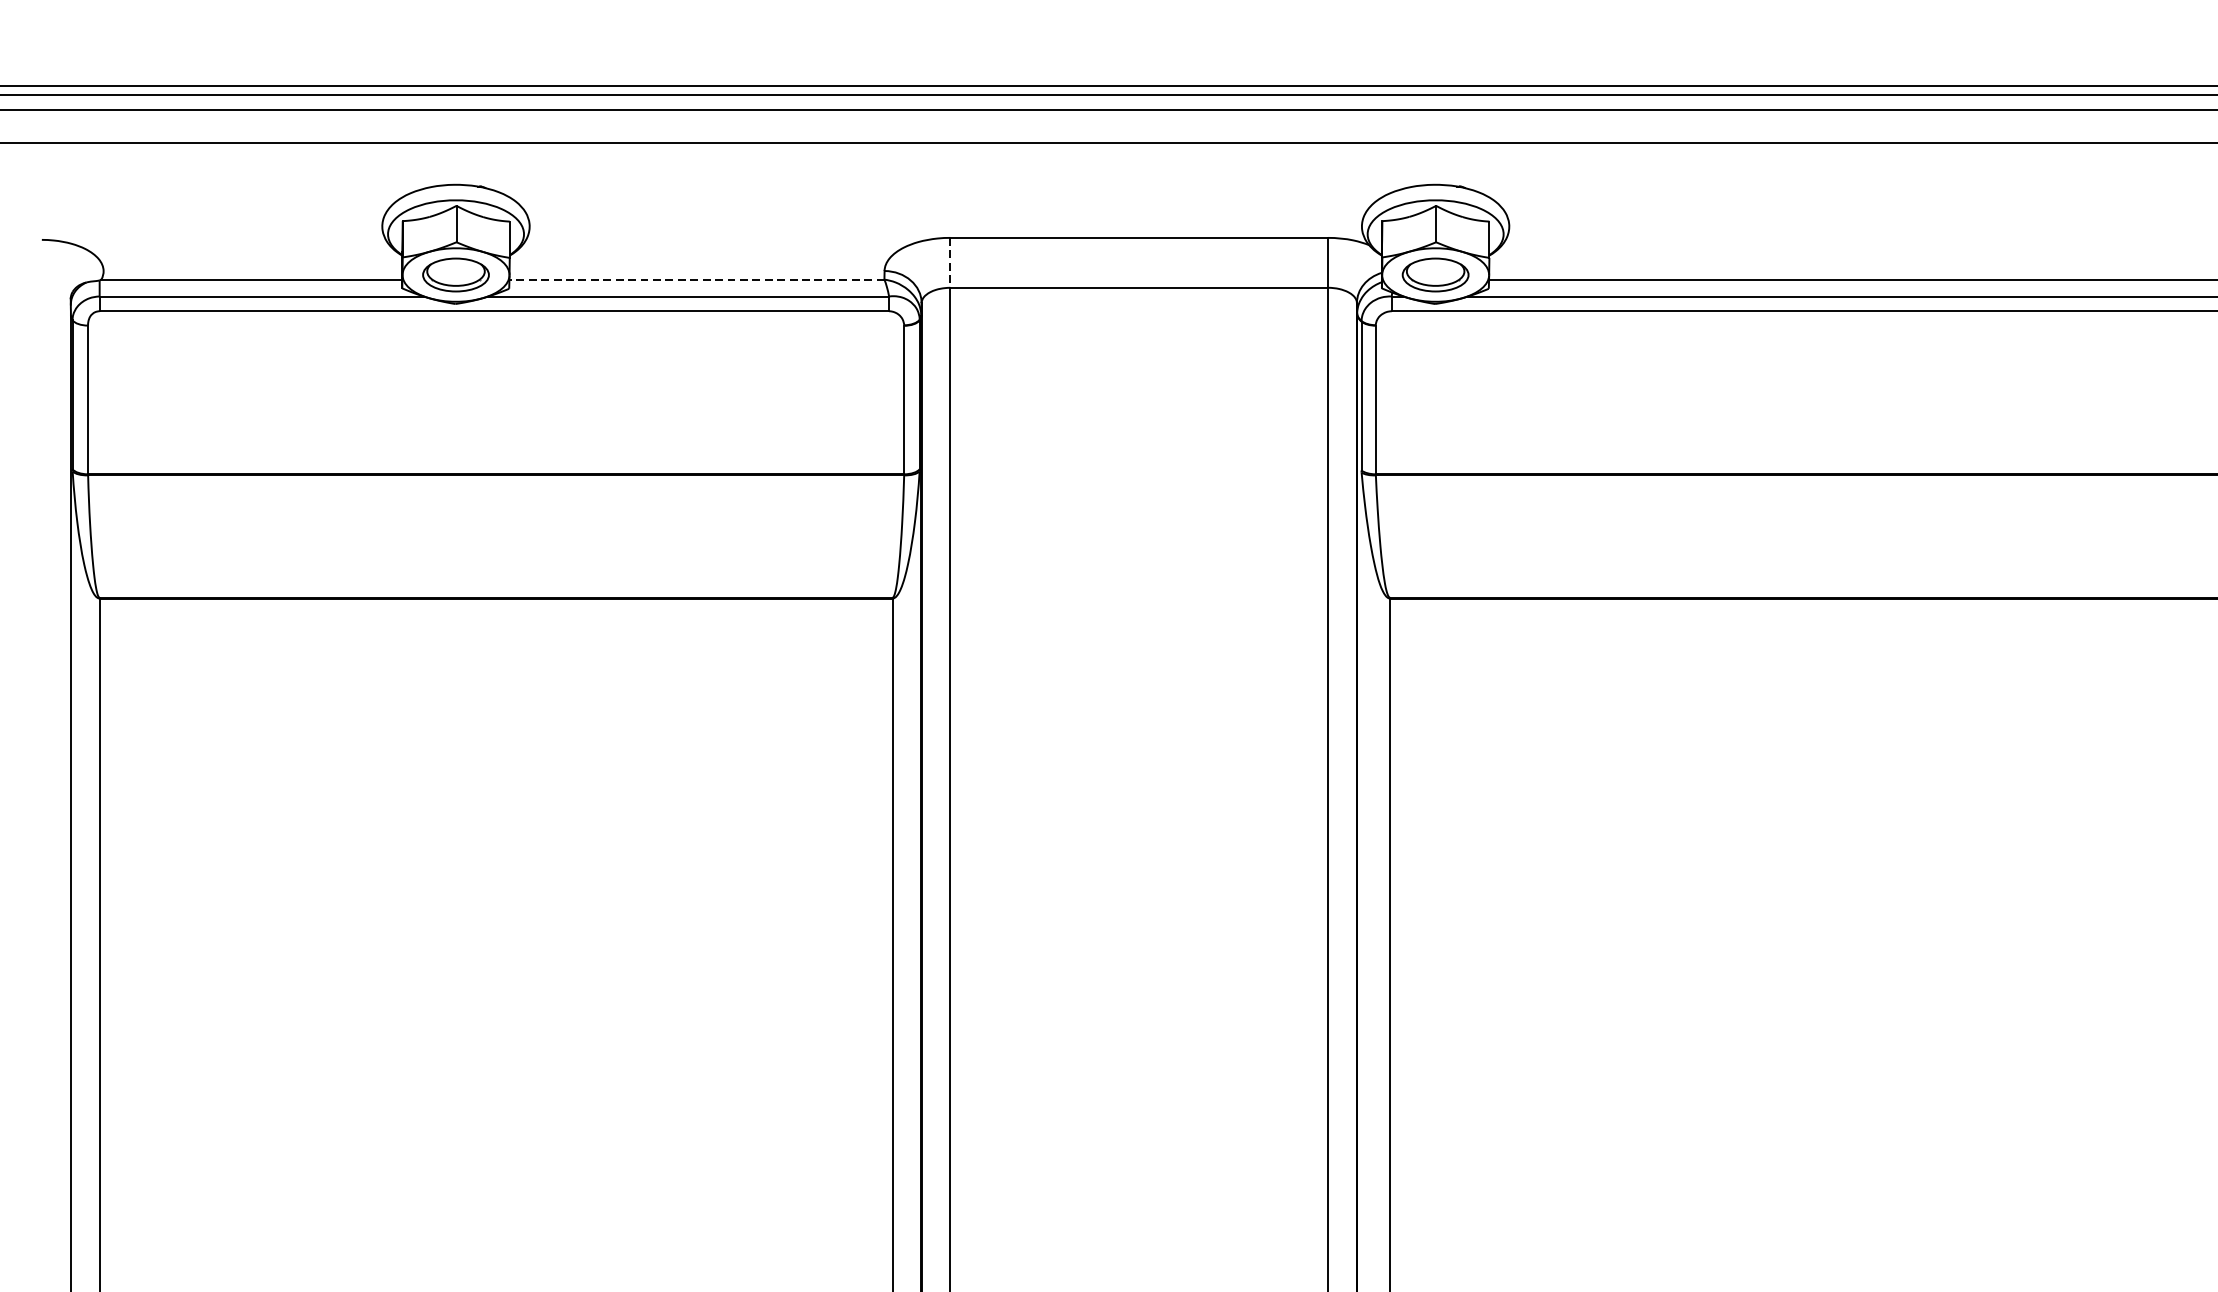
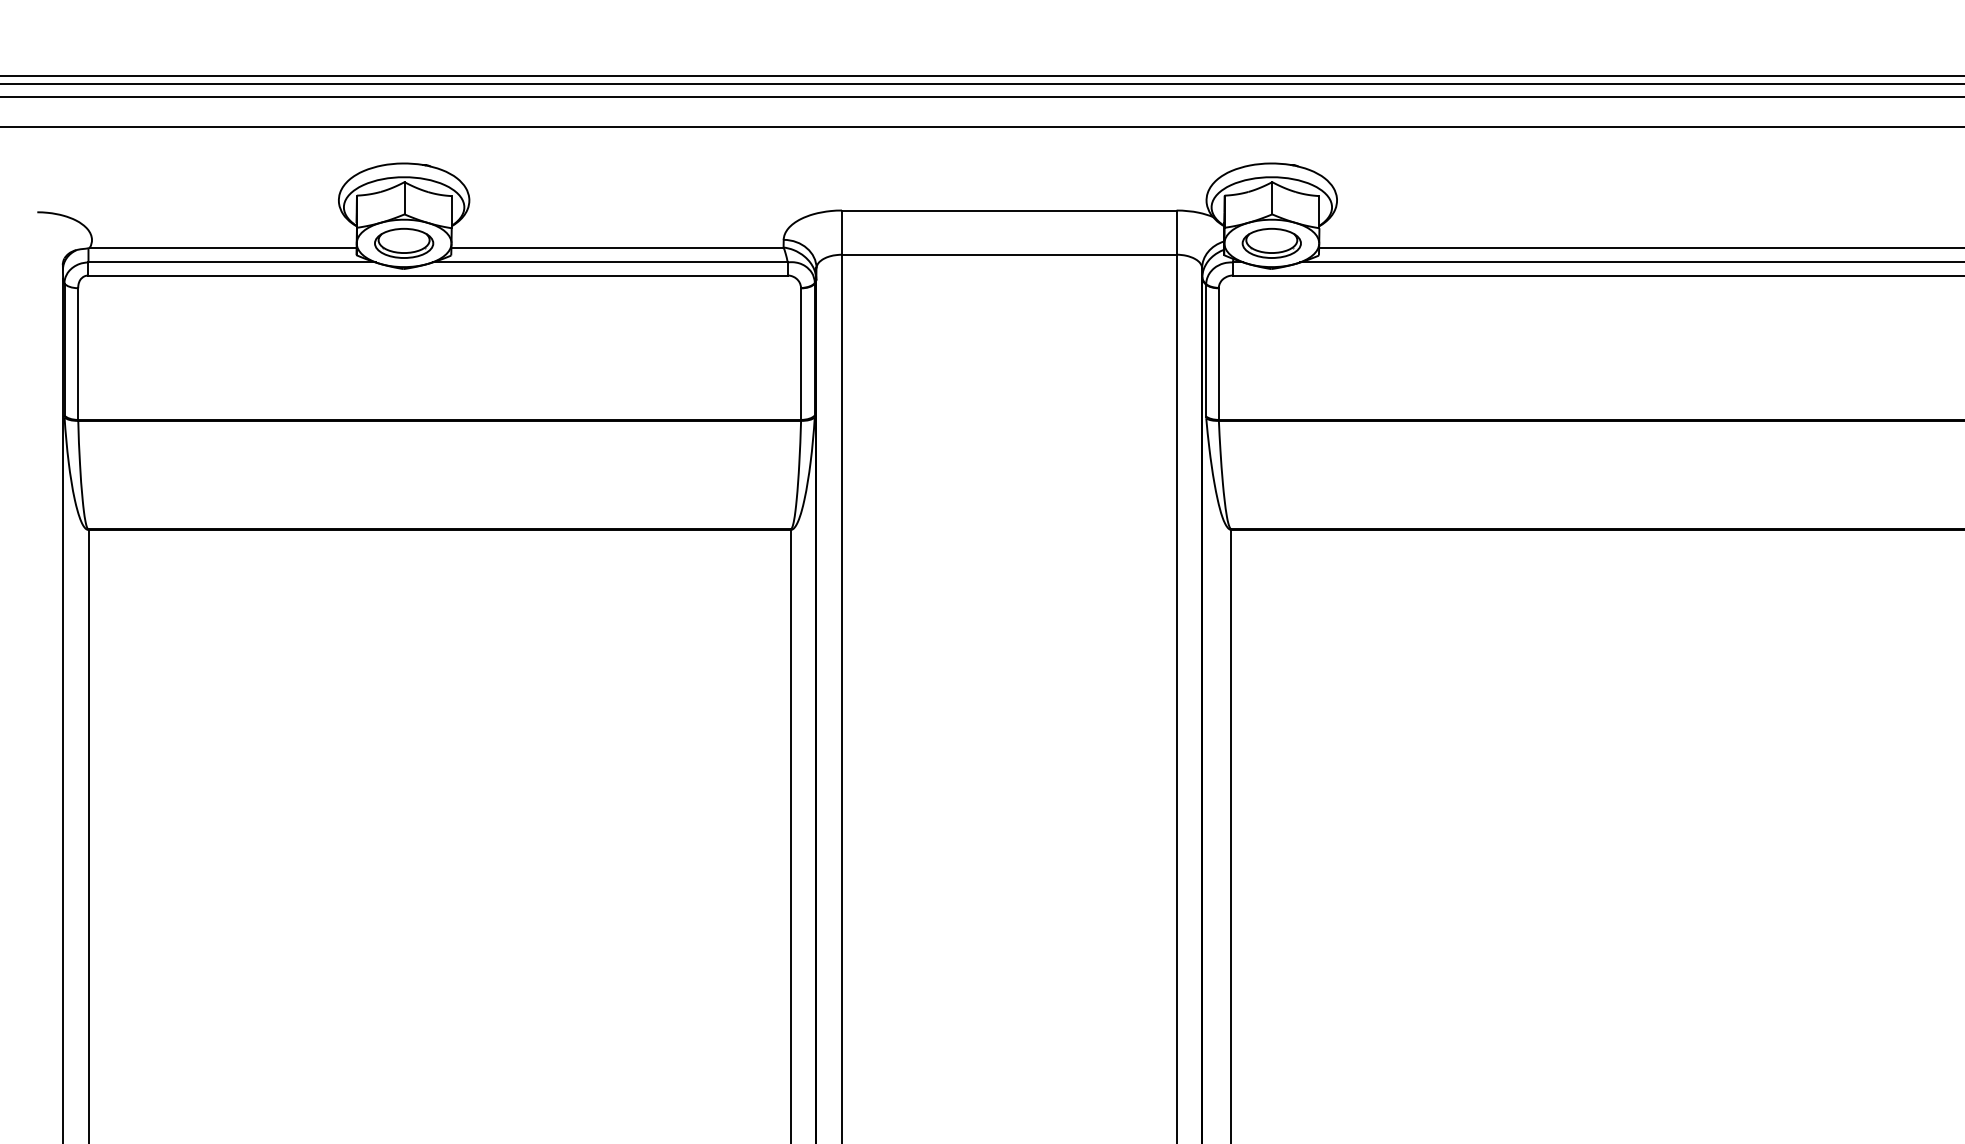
line: (949, 263) -> (841, 233), dashed -> solid
line: (696, 279) -> (617, 247), dashed -> solid

